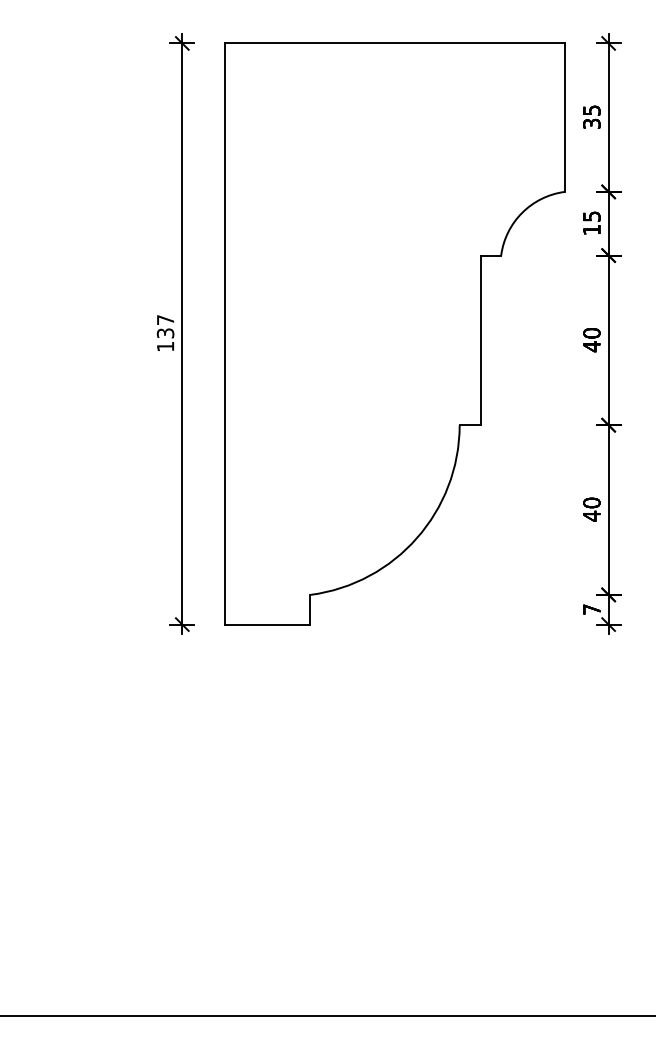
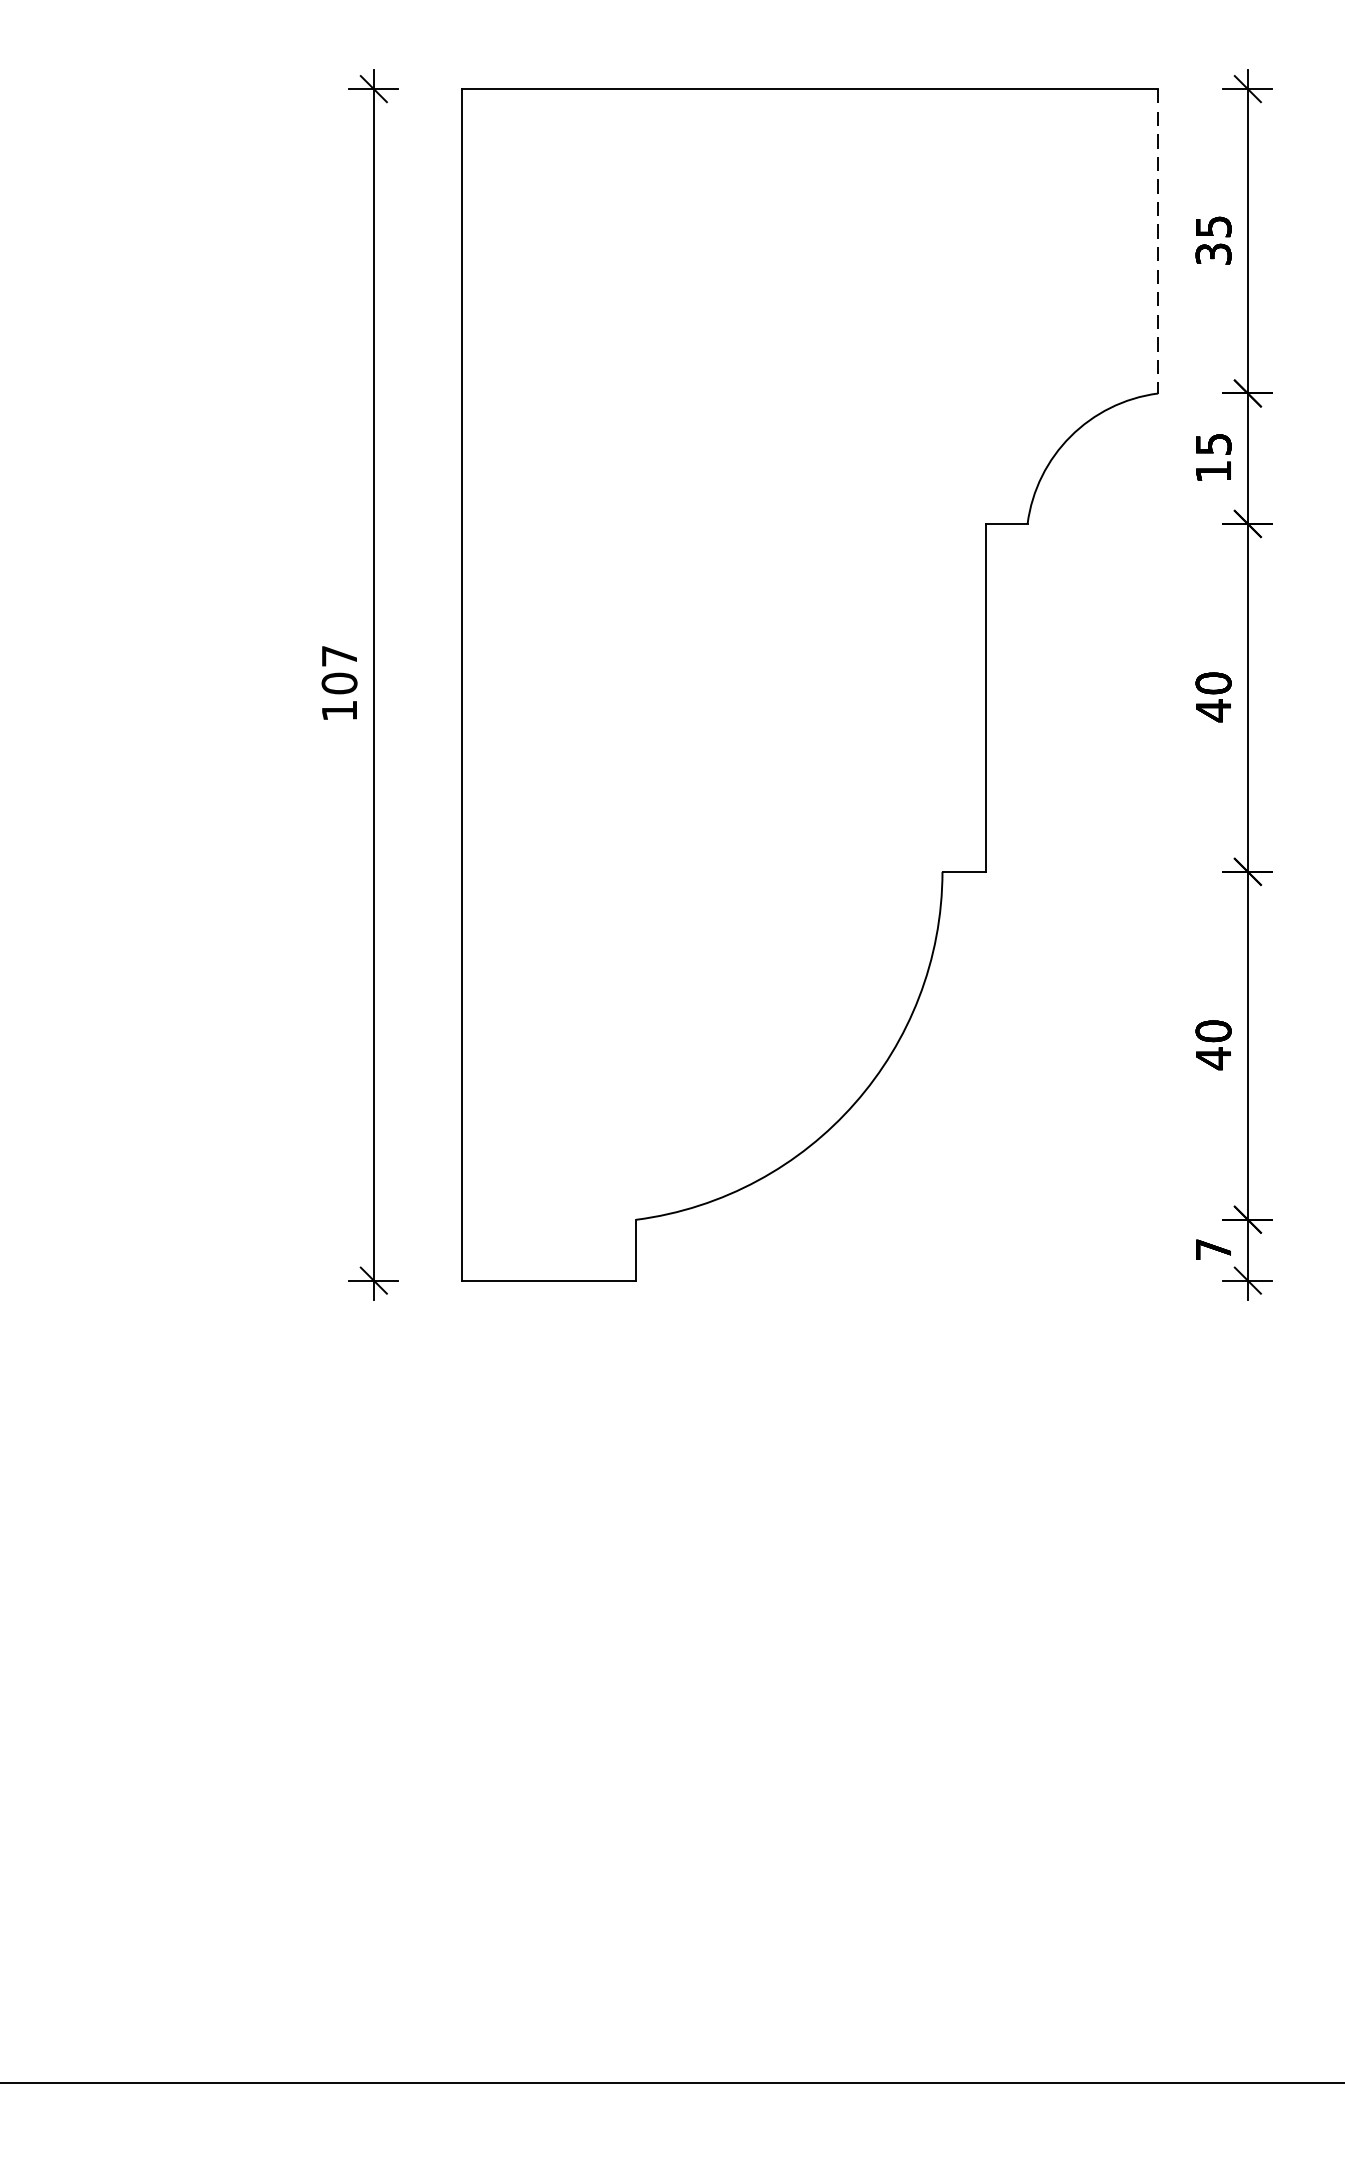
line: (564, 118) -> (1157, 242), solid -> dashed
text: (165, 333) -> (339, 683), 137 -> 107

